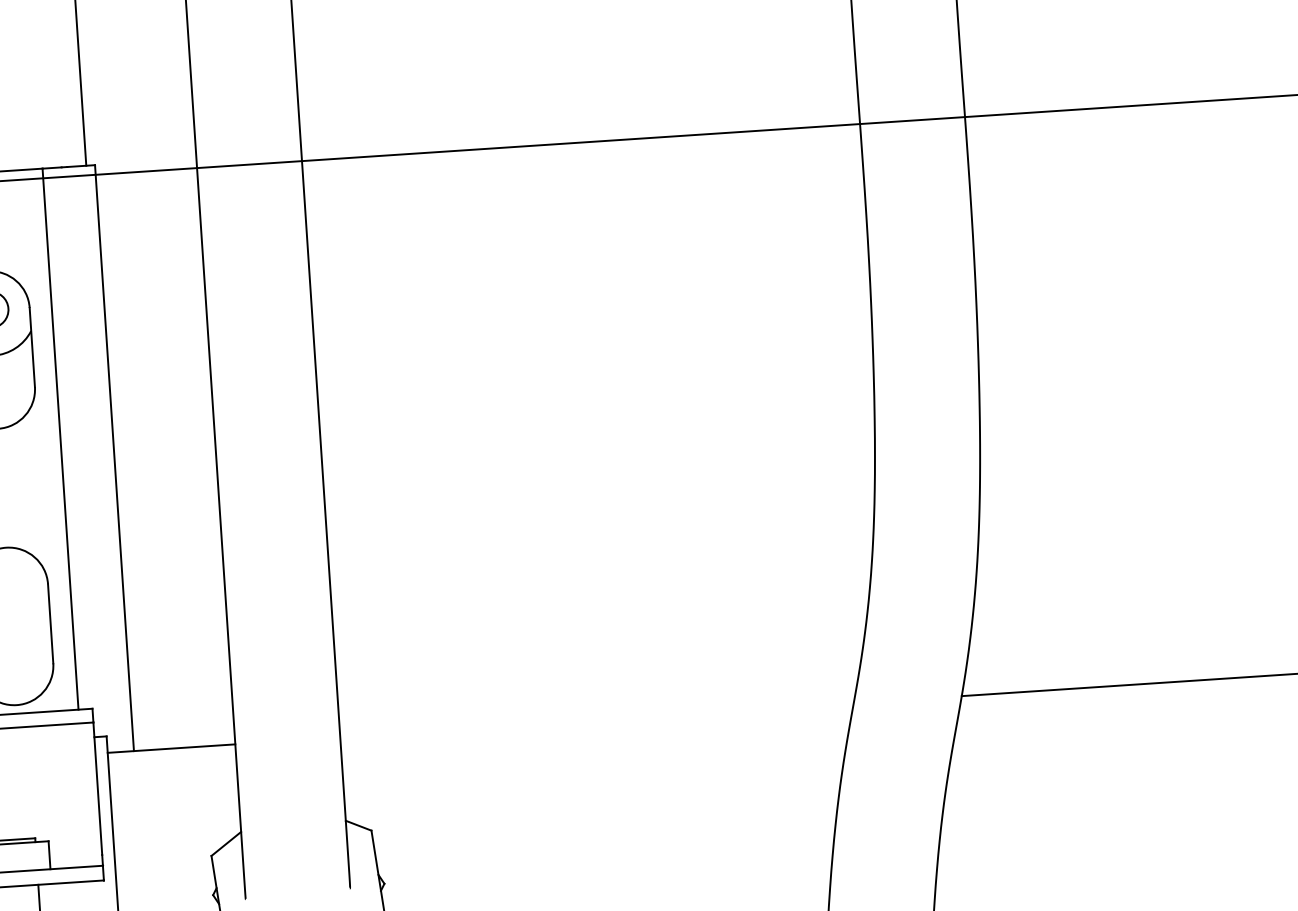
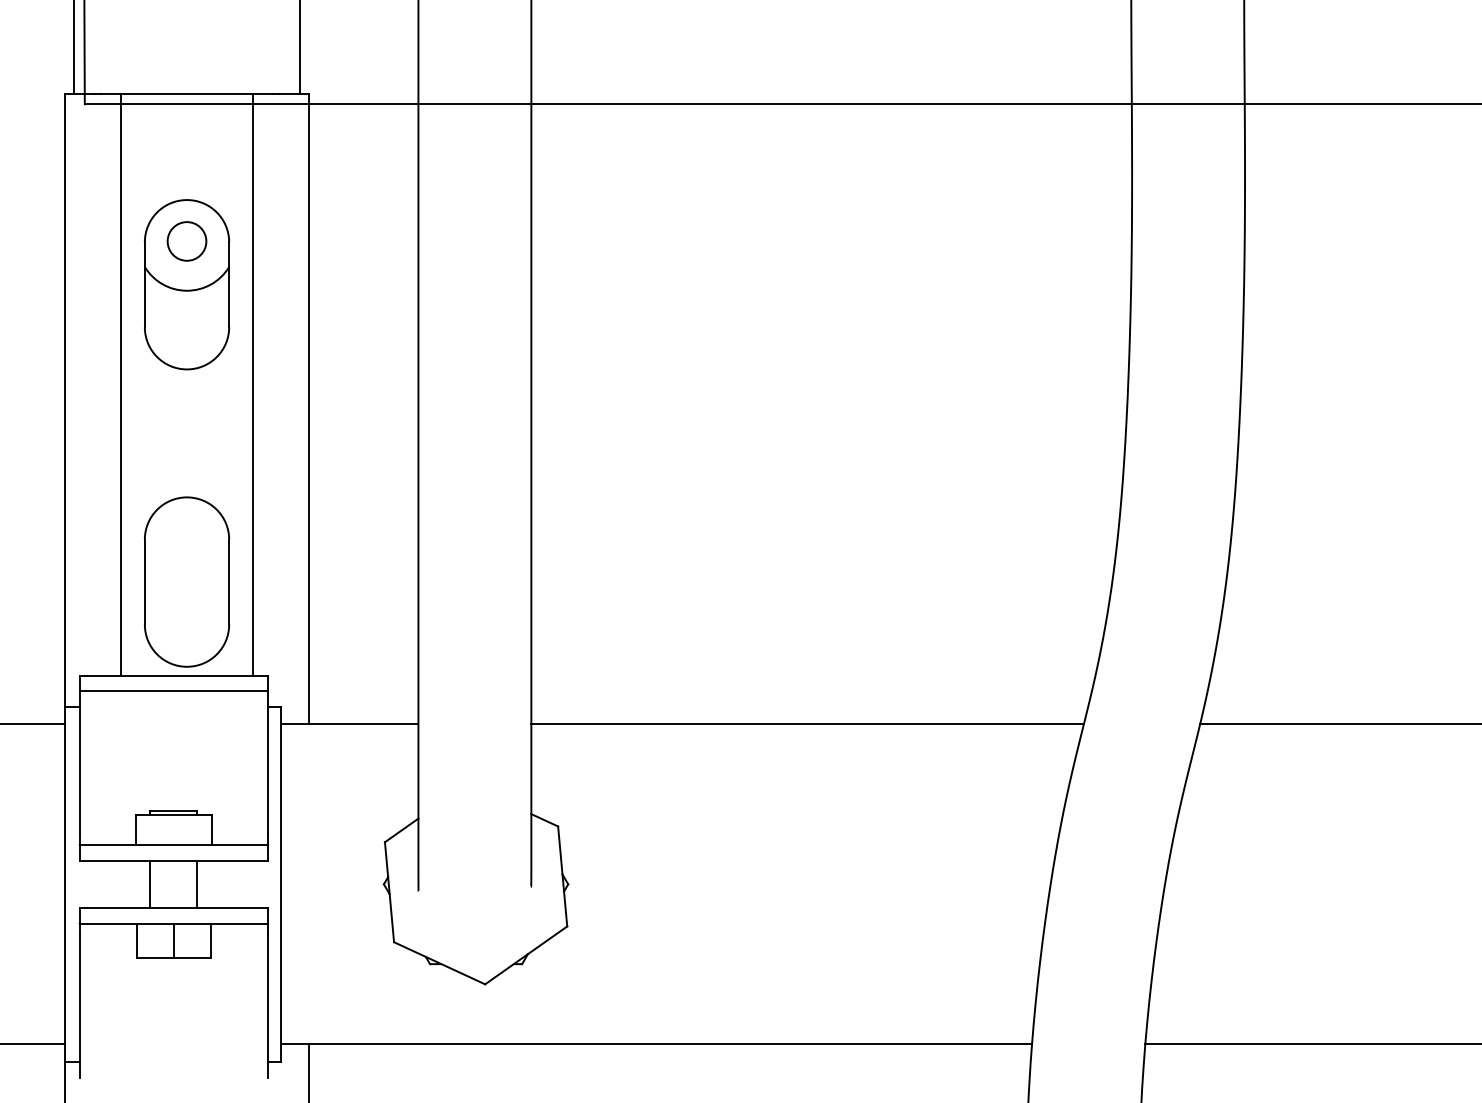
line: (596, 720) -> (807, 724), added

